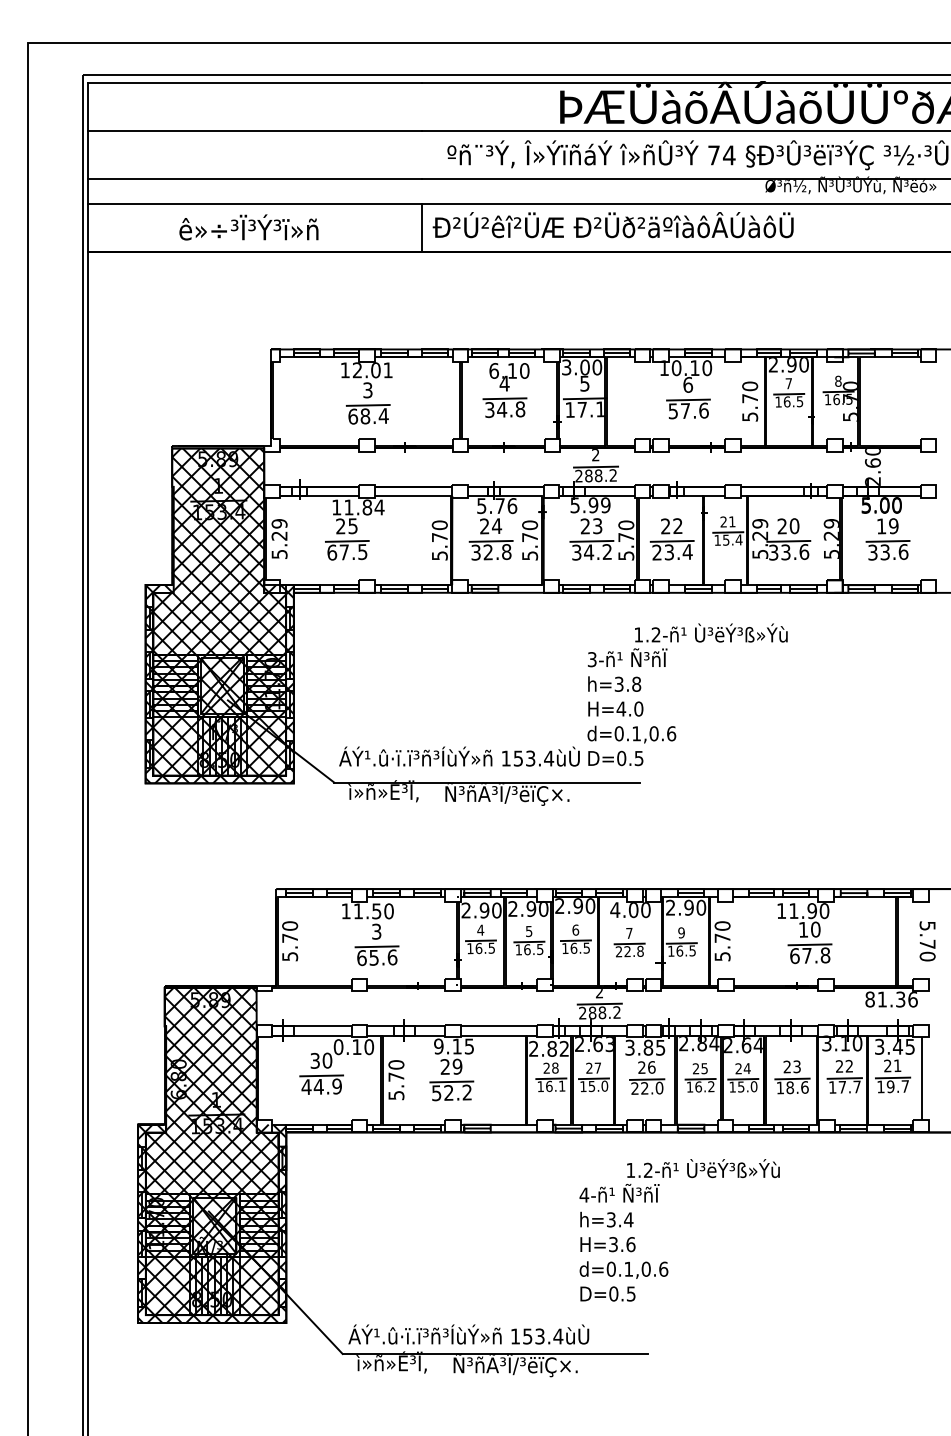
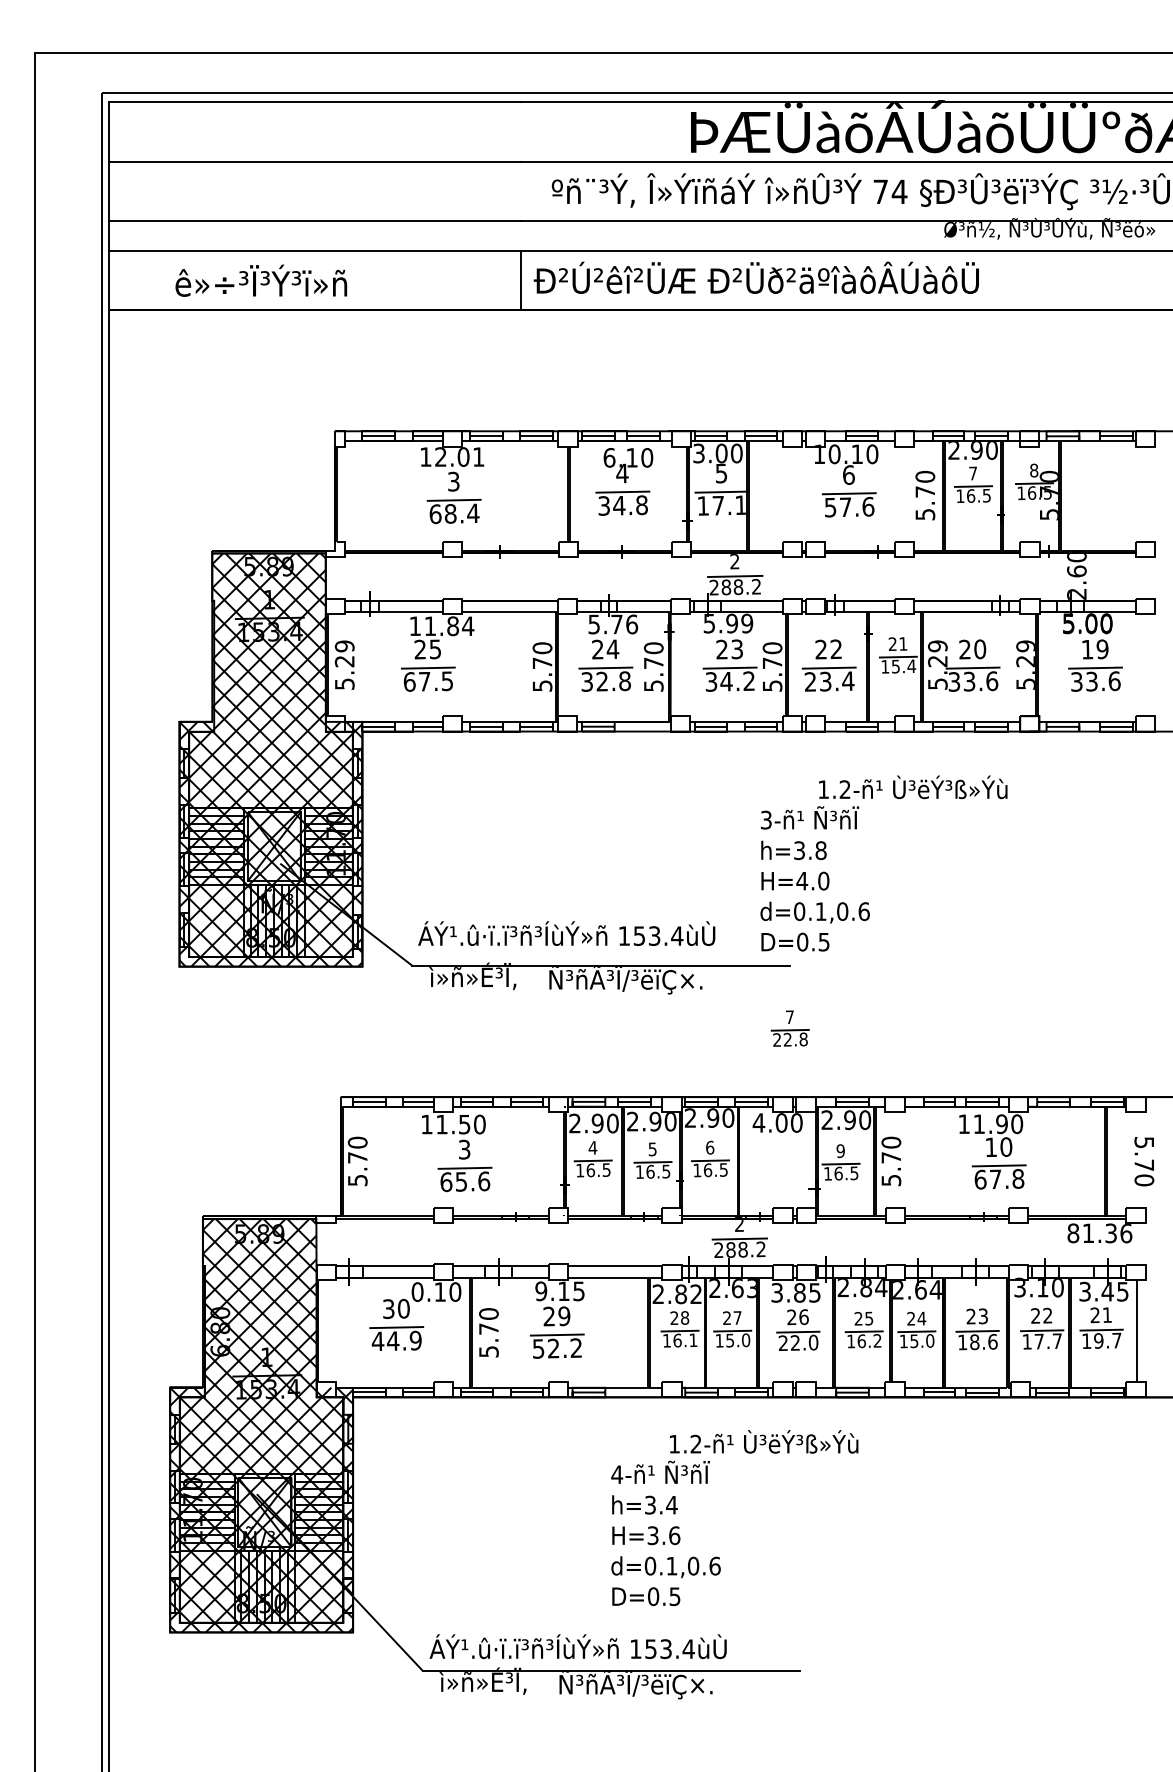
text: (248, 227) -> (260, 280), moved
text: (687, 694) -> (883, 863), moved
part: (629, 942) -> (790, 1028), moved
text: (679, 1230) -> (734, 1518), moved

